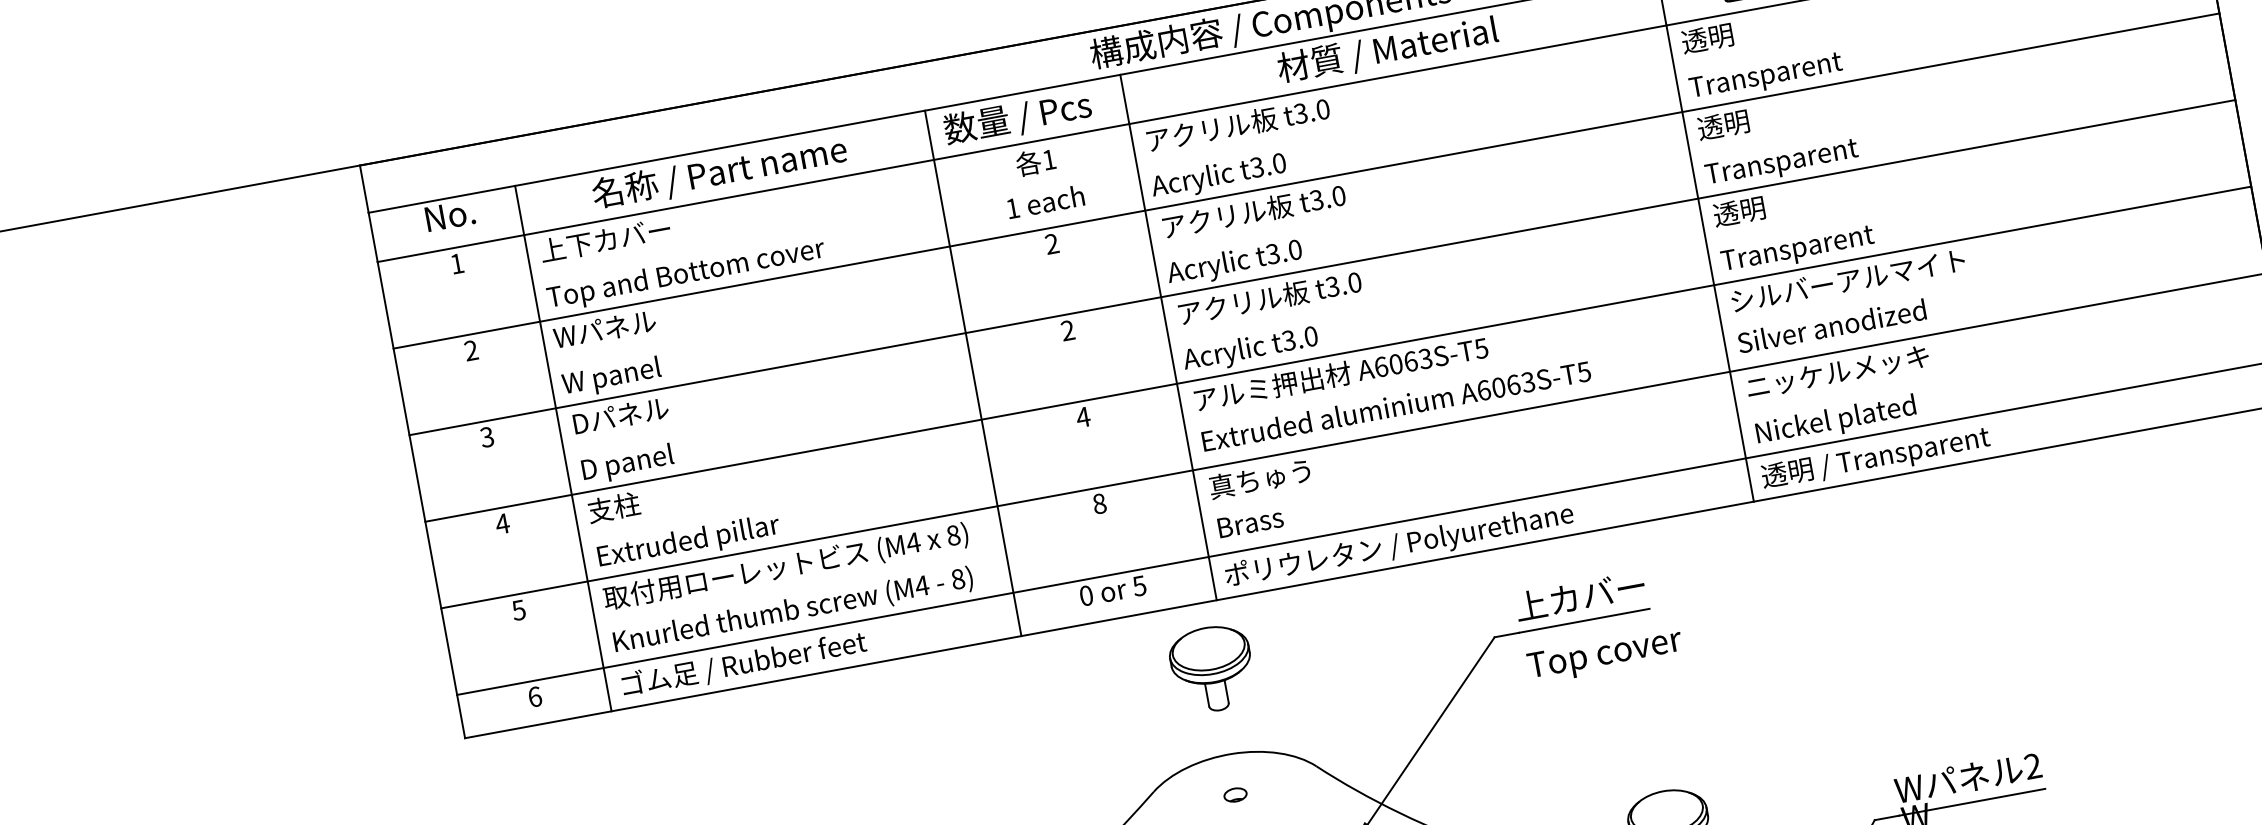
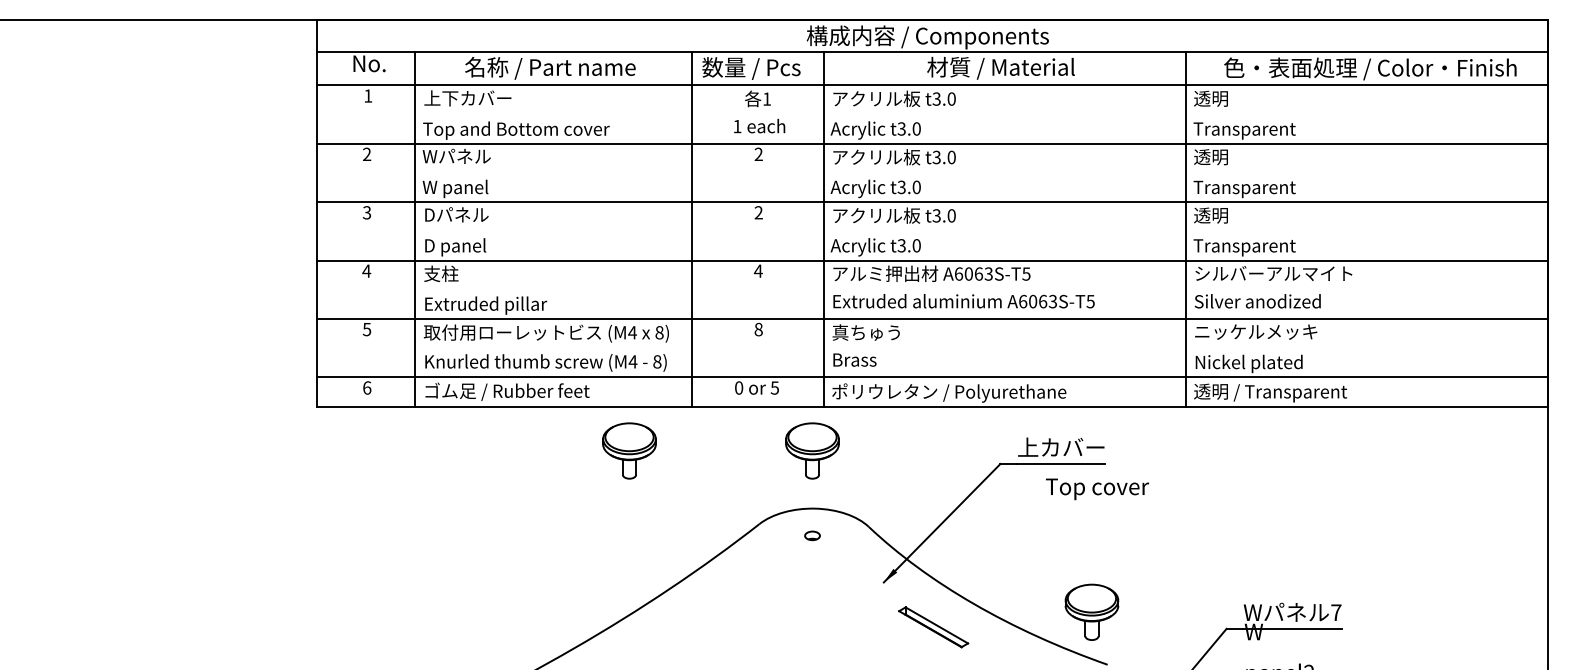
text: (1605, 656) -> (1097, 489), moved
part: (940, 718) -> (629, 450), added
text: (2033, 766) -> (1336, 612), 2 -> 7

